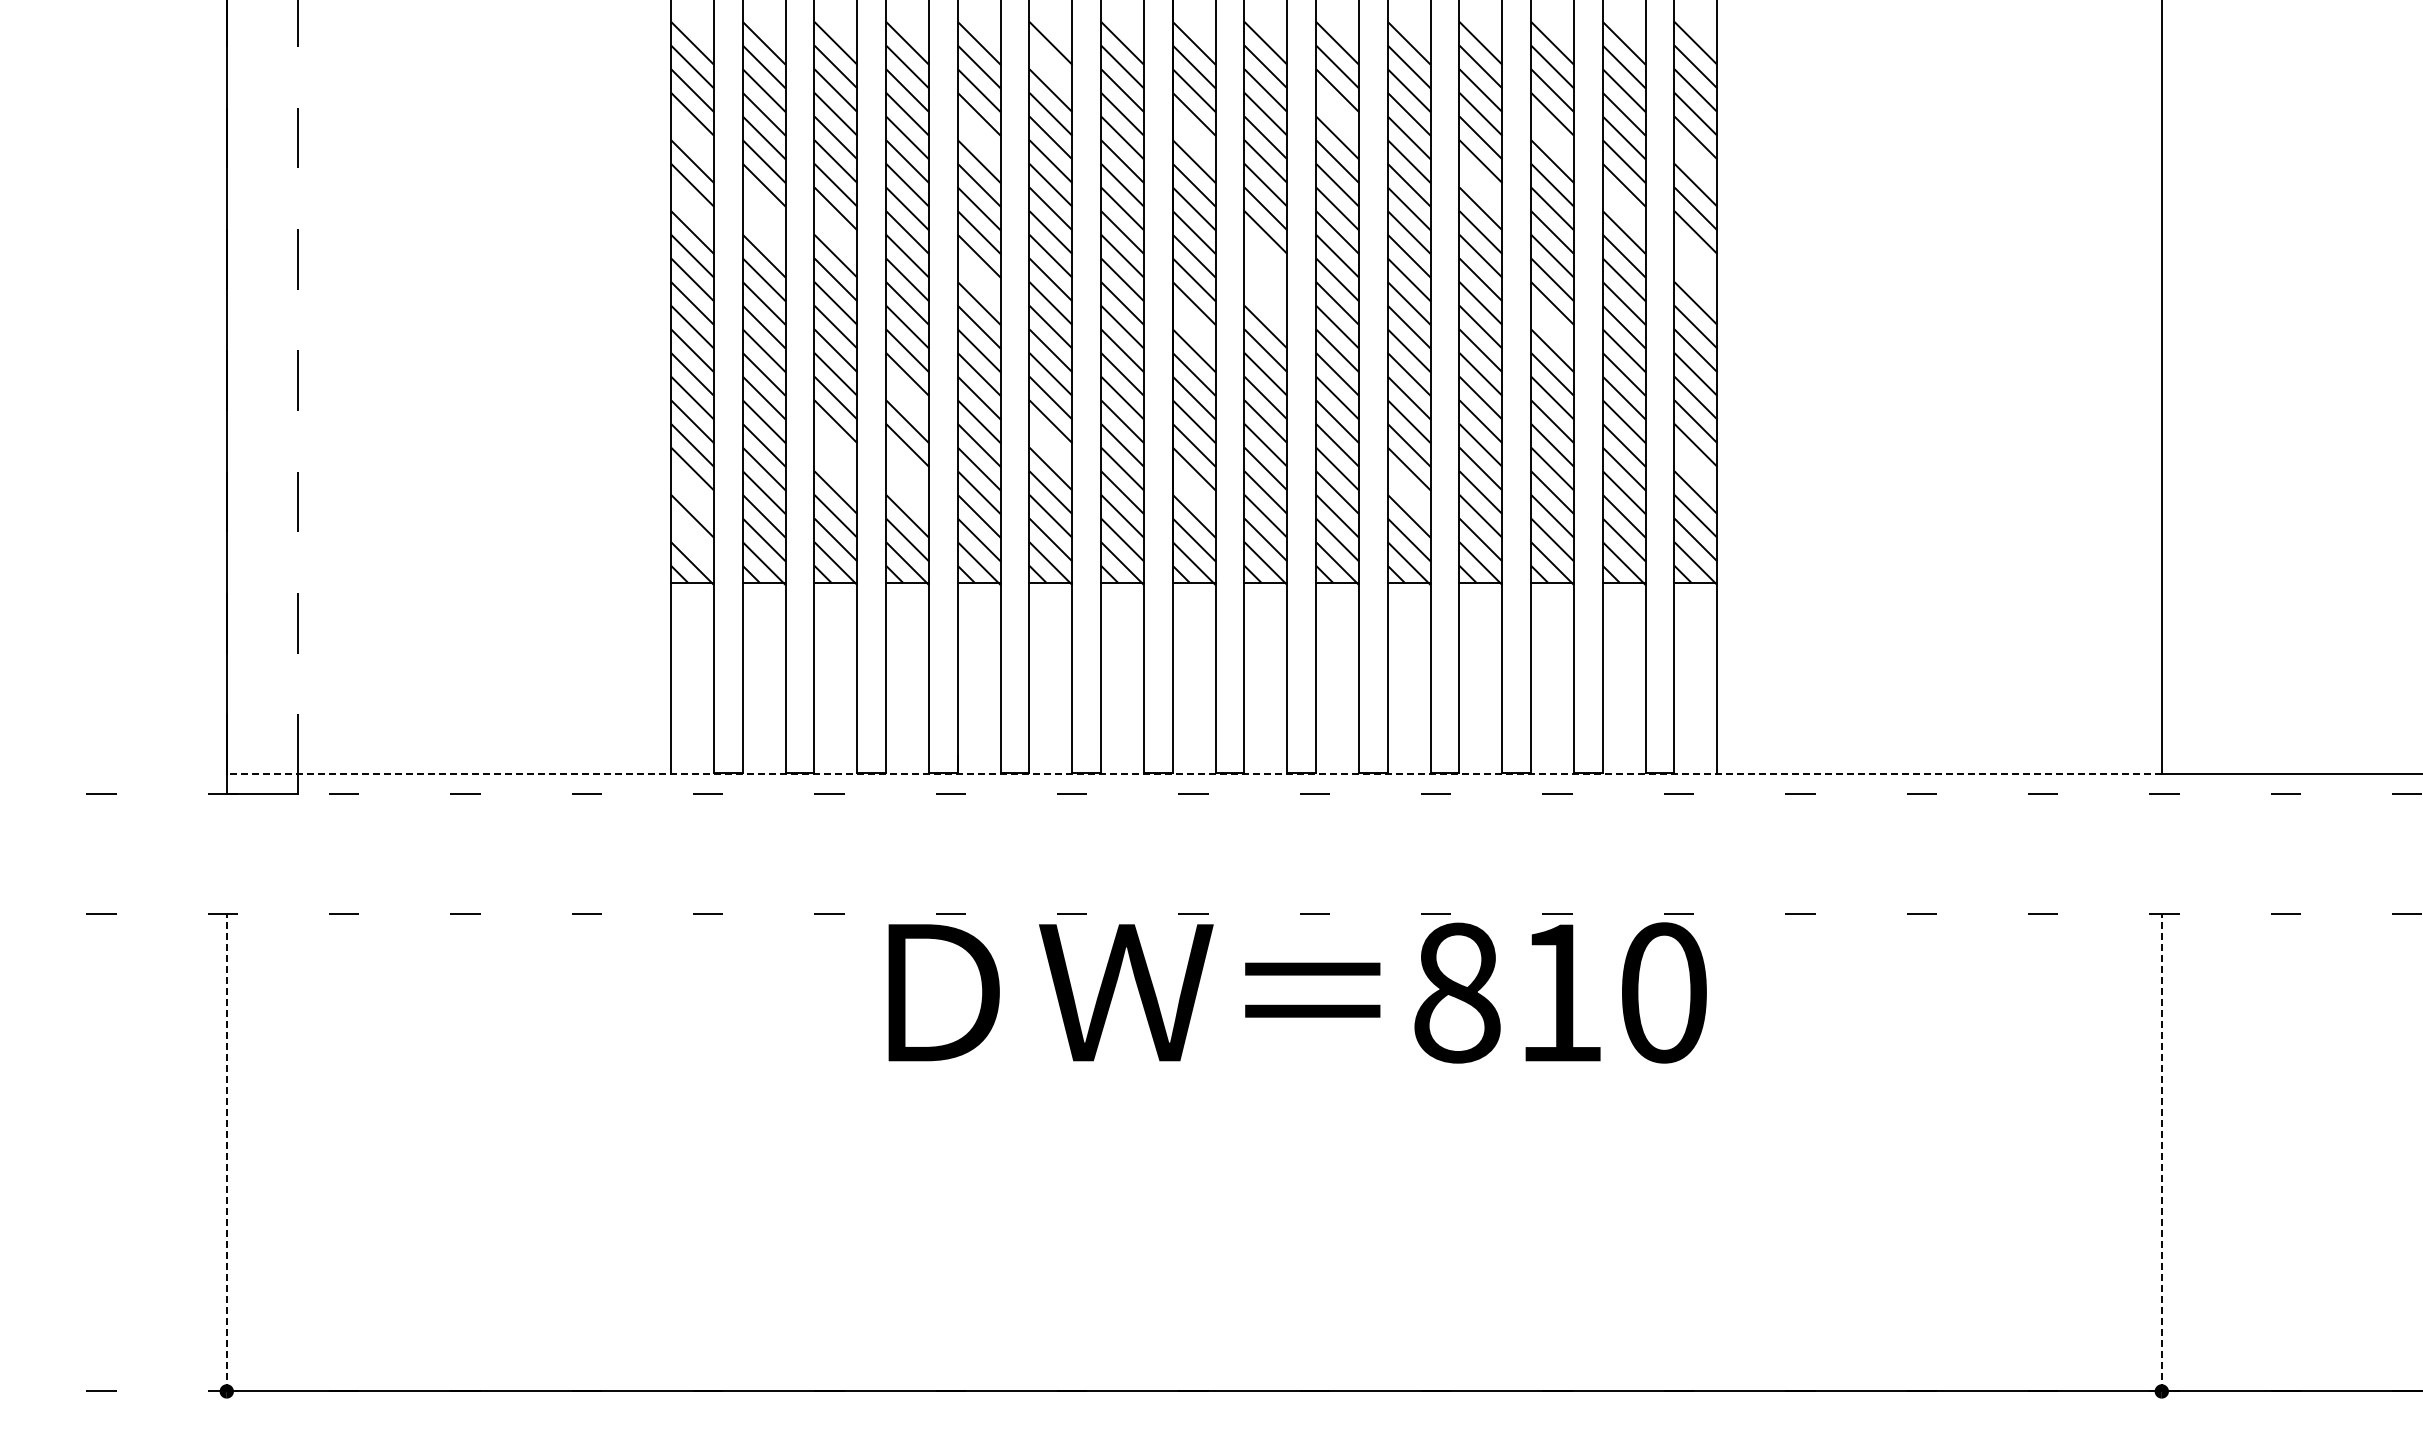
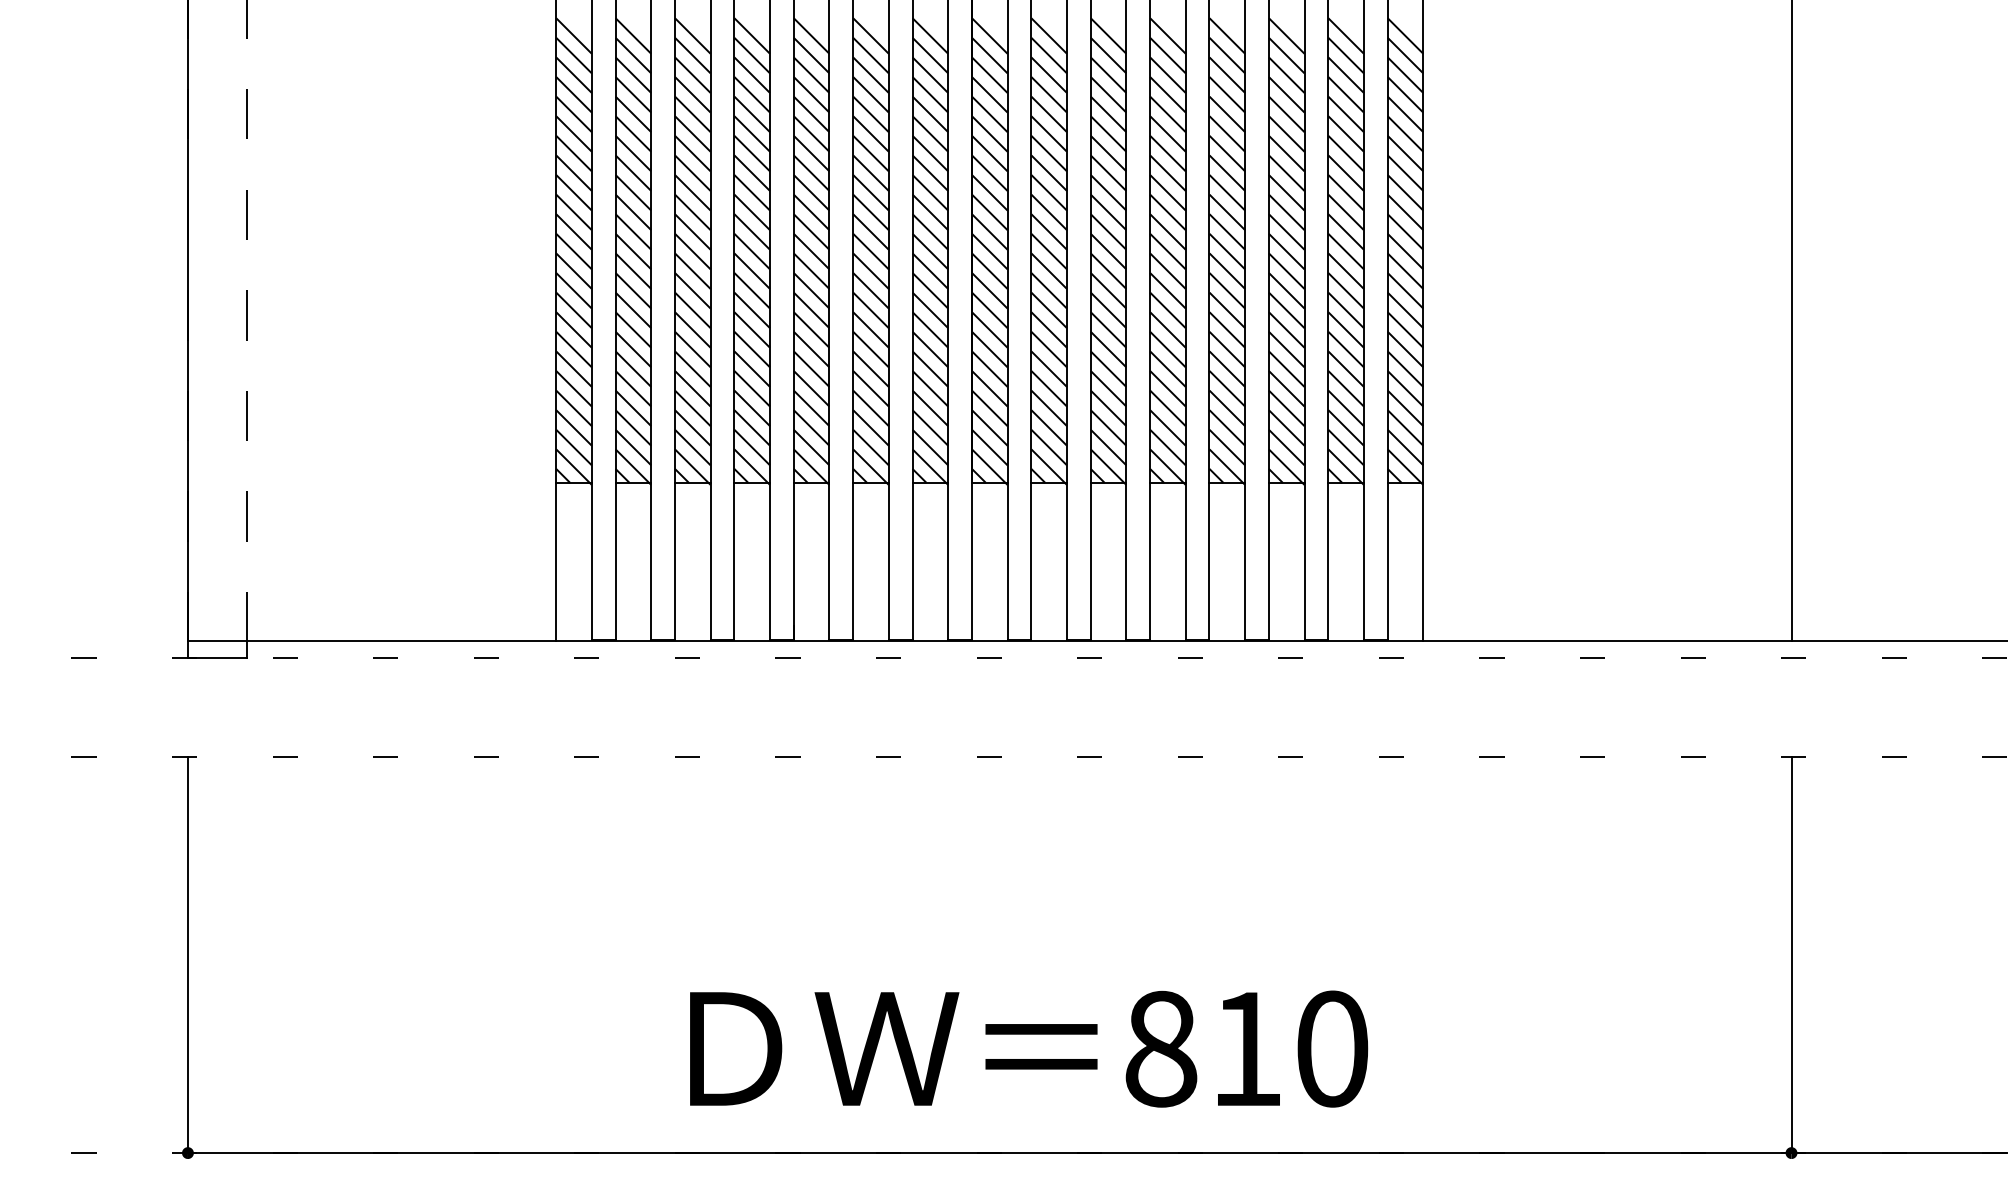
line: (1050, 66) -> (870, 55), added
line: (1337, 113) -> (1108, 94), added
line: (692, 137) -> (573, 113), added
line: (978, 137) -> (810, 113), added
line: (1193, 137) -> (989, 113), added
line: (1552, 137) -> (1286, 113), added
line: (1695, 161) -> (1405, 133), added
line: (1480, 184) -> (1226, 152), added
line: (692, 208) -> (573, 172), added
line: (763, 208) -> (632, 172), added
line: (1623, 208) -> (1345, 172), added
line: (763, 232) -> (632, 192), added
line: (835, 232) -> (692, 192), added
line: (1265, 255) -> (1048, 211), added
line: (1695, 255) -> (1405, 211), added
line: (978, 279) -> (810, 231), added
line: (1265, 279) -> (1048, 231), added
line: (1695, 279) -> (1405, 231), added
line: (1265, 303) -> (1048, 251), added
line: (1193, 326) -> (989, 270), added
line: (1552, 326) -> (1286, 270), added
line: (907, 397) -> (752, 329), added
line: (835, 444) -> (692, 368), added
line: (1050, 444) -> (870, 368), added
line: (835, 468) -> (692, 388), added
line: (907, 468) -> (752, 388), added
line: (1695, 468) -> (1405, 388), added
line: (692, 492) -> (573, 408), added
line: (907, 492) -> (752, 408), added
line: (1193, 492) -> (989, 408), added
line: (1408, 492) -> (1167, 408), added
line: (692, 539) -> (573, 447), added
line: (1194, 773) -> (989, 641), dashed -> solid
text: (1297, 992) -> (1028, 1048), moved
line: (226, 1152) -> (187, 955), dashed -> solid
line: (2161, 1152) -> (1791, 955), dashed -> solid

